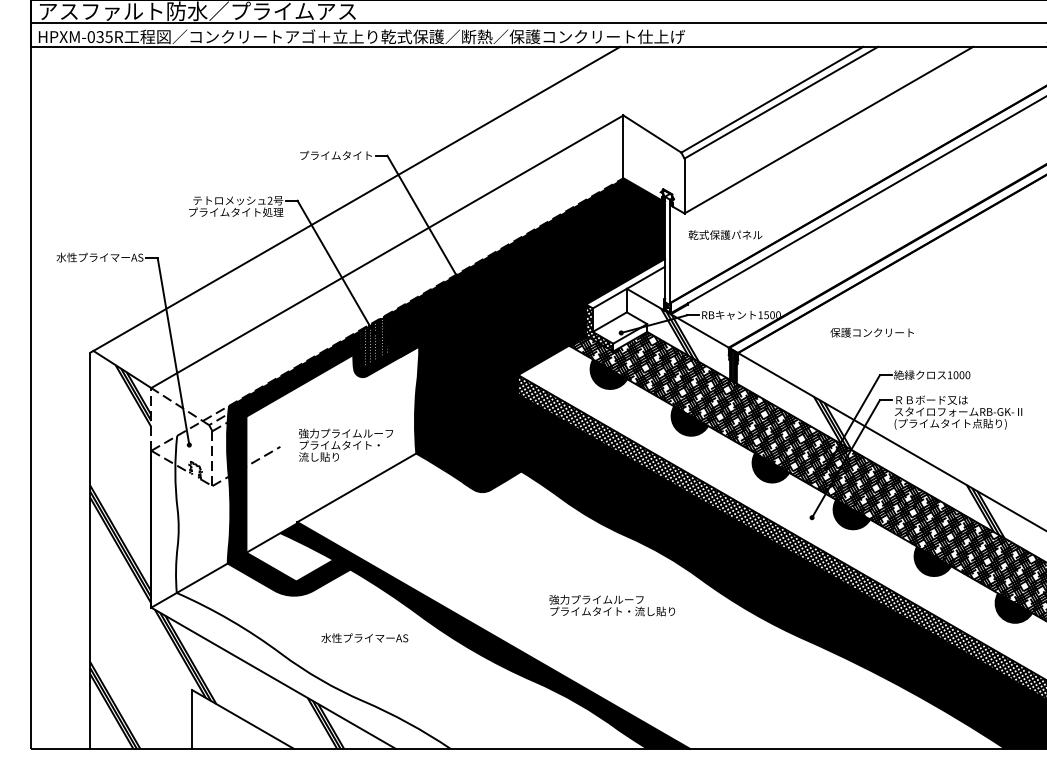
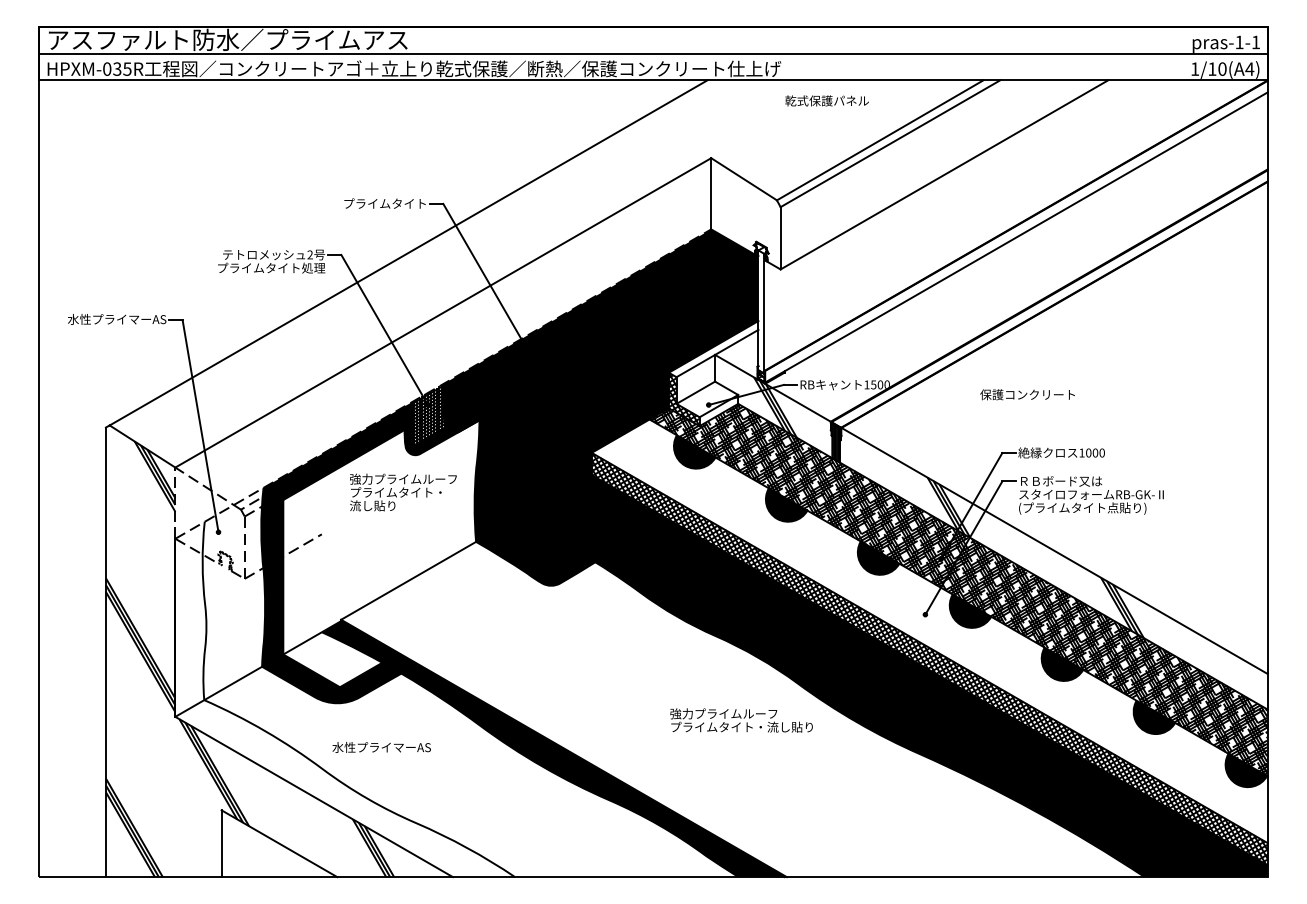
text: (724, 234) -> (826, 100), moved
text: (872, 332) -> (1027, 394), moved
text: (346, 445) -> (403, 492), moved
text: (612, 605) -> (741, 720), moved
text: (364, 638) -> (381, 747), moved

